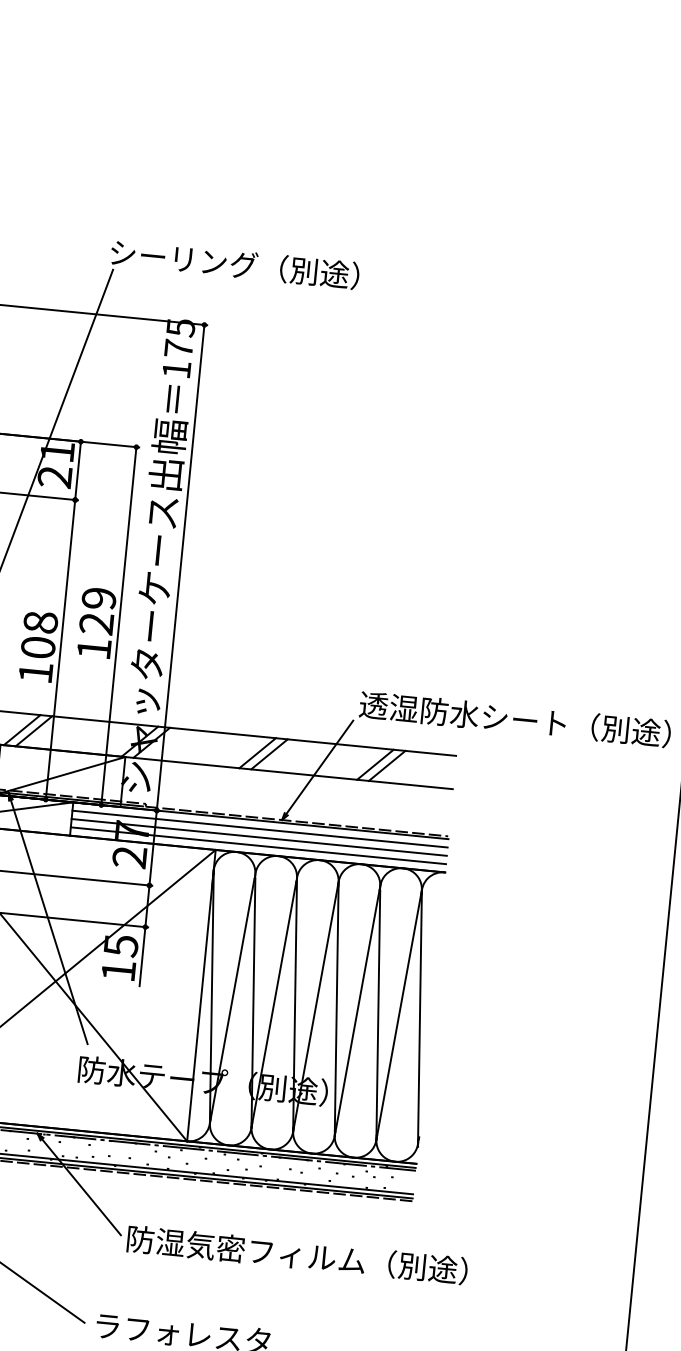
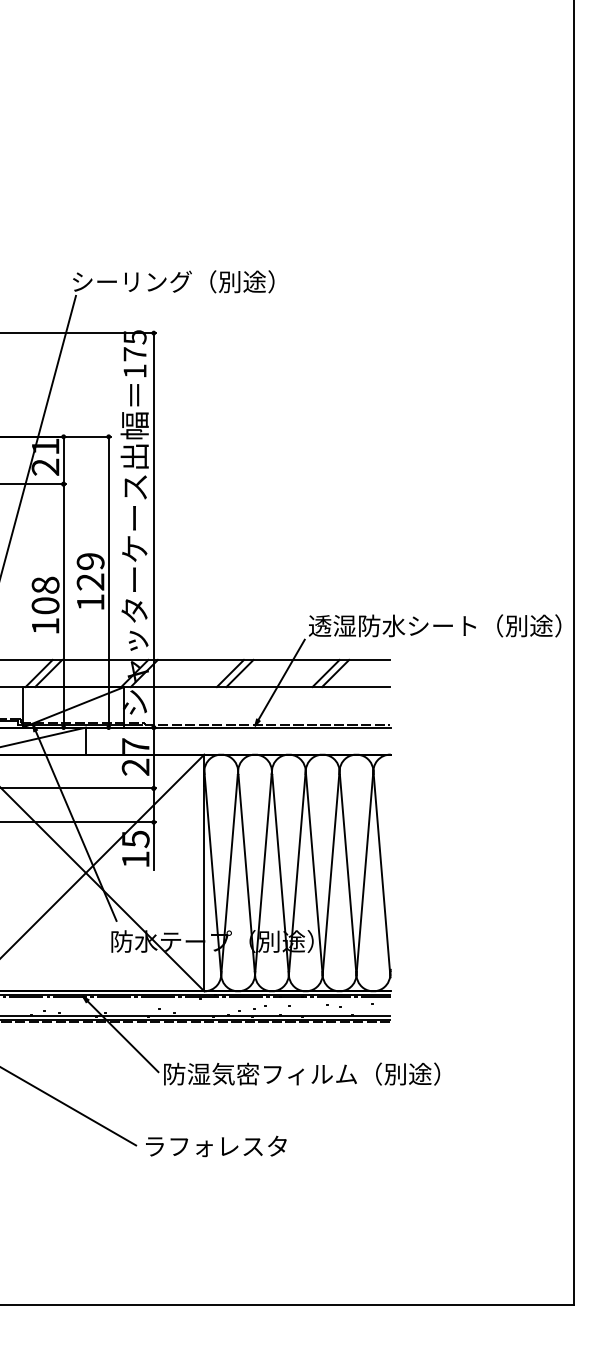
line: (258, 829) -> (237, 734), removed
line: (258, 837) -> (237, 741), removed
line: (257, 845) -> (237, 747), removed

